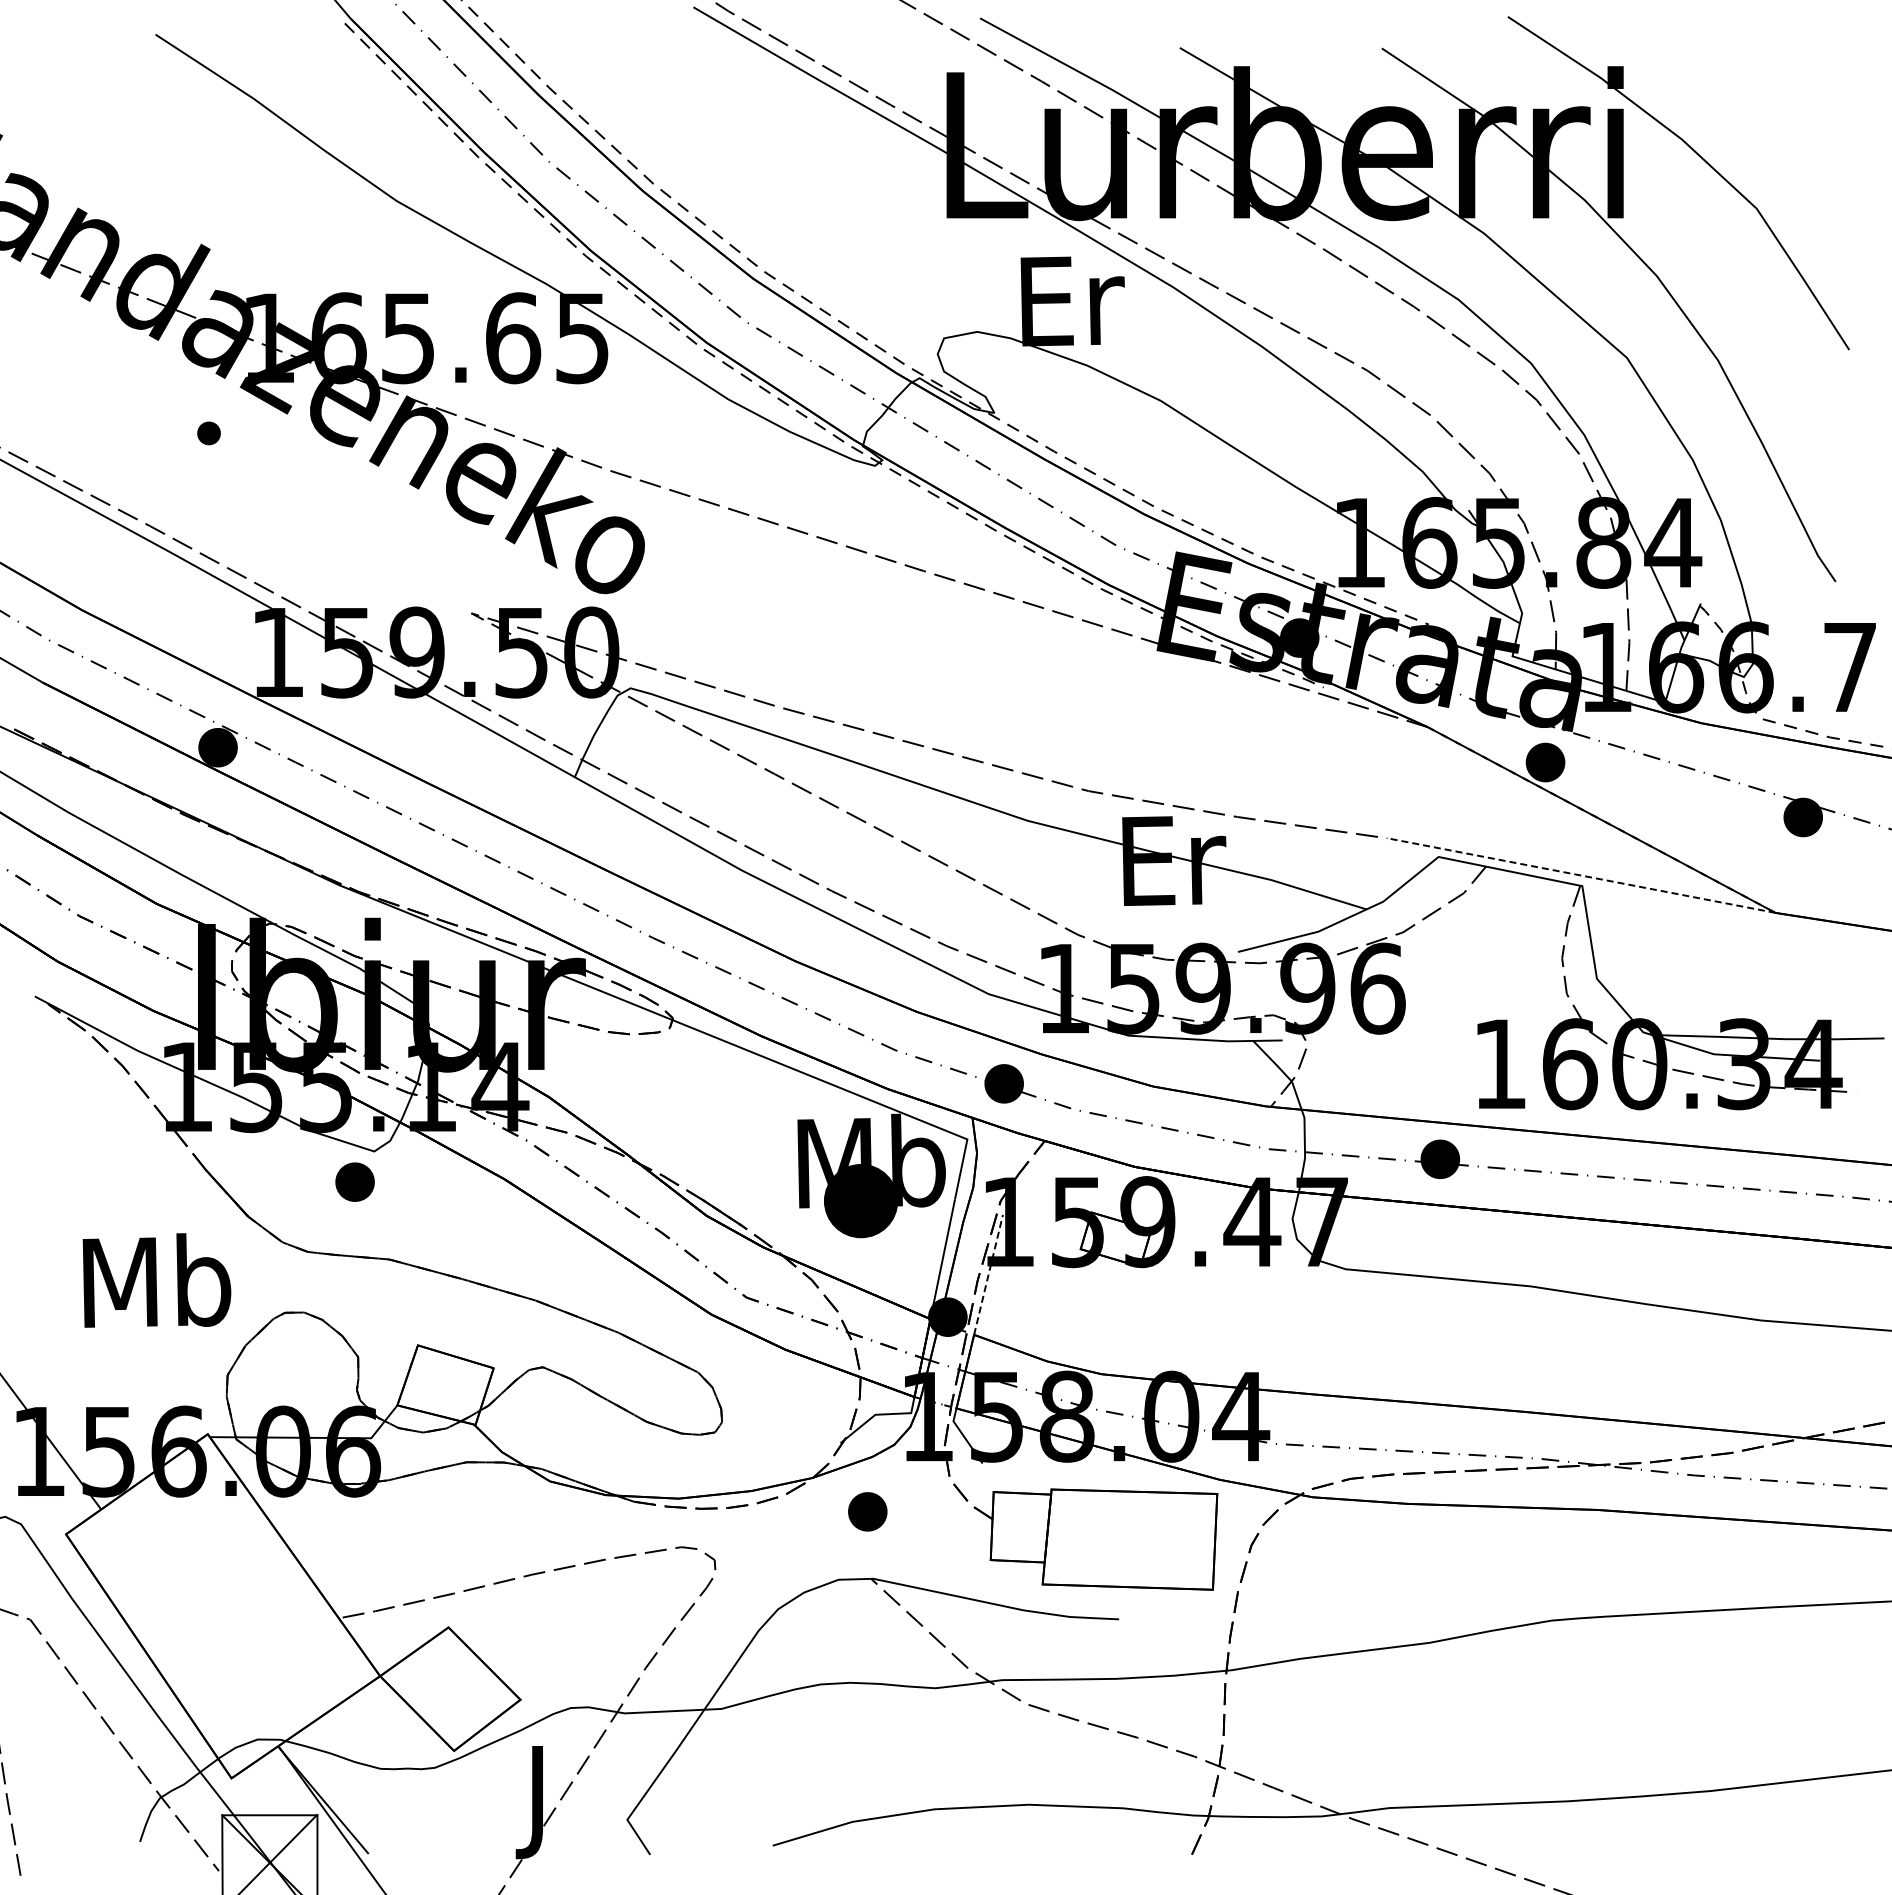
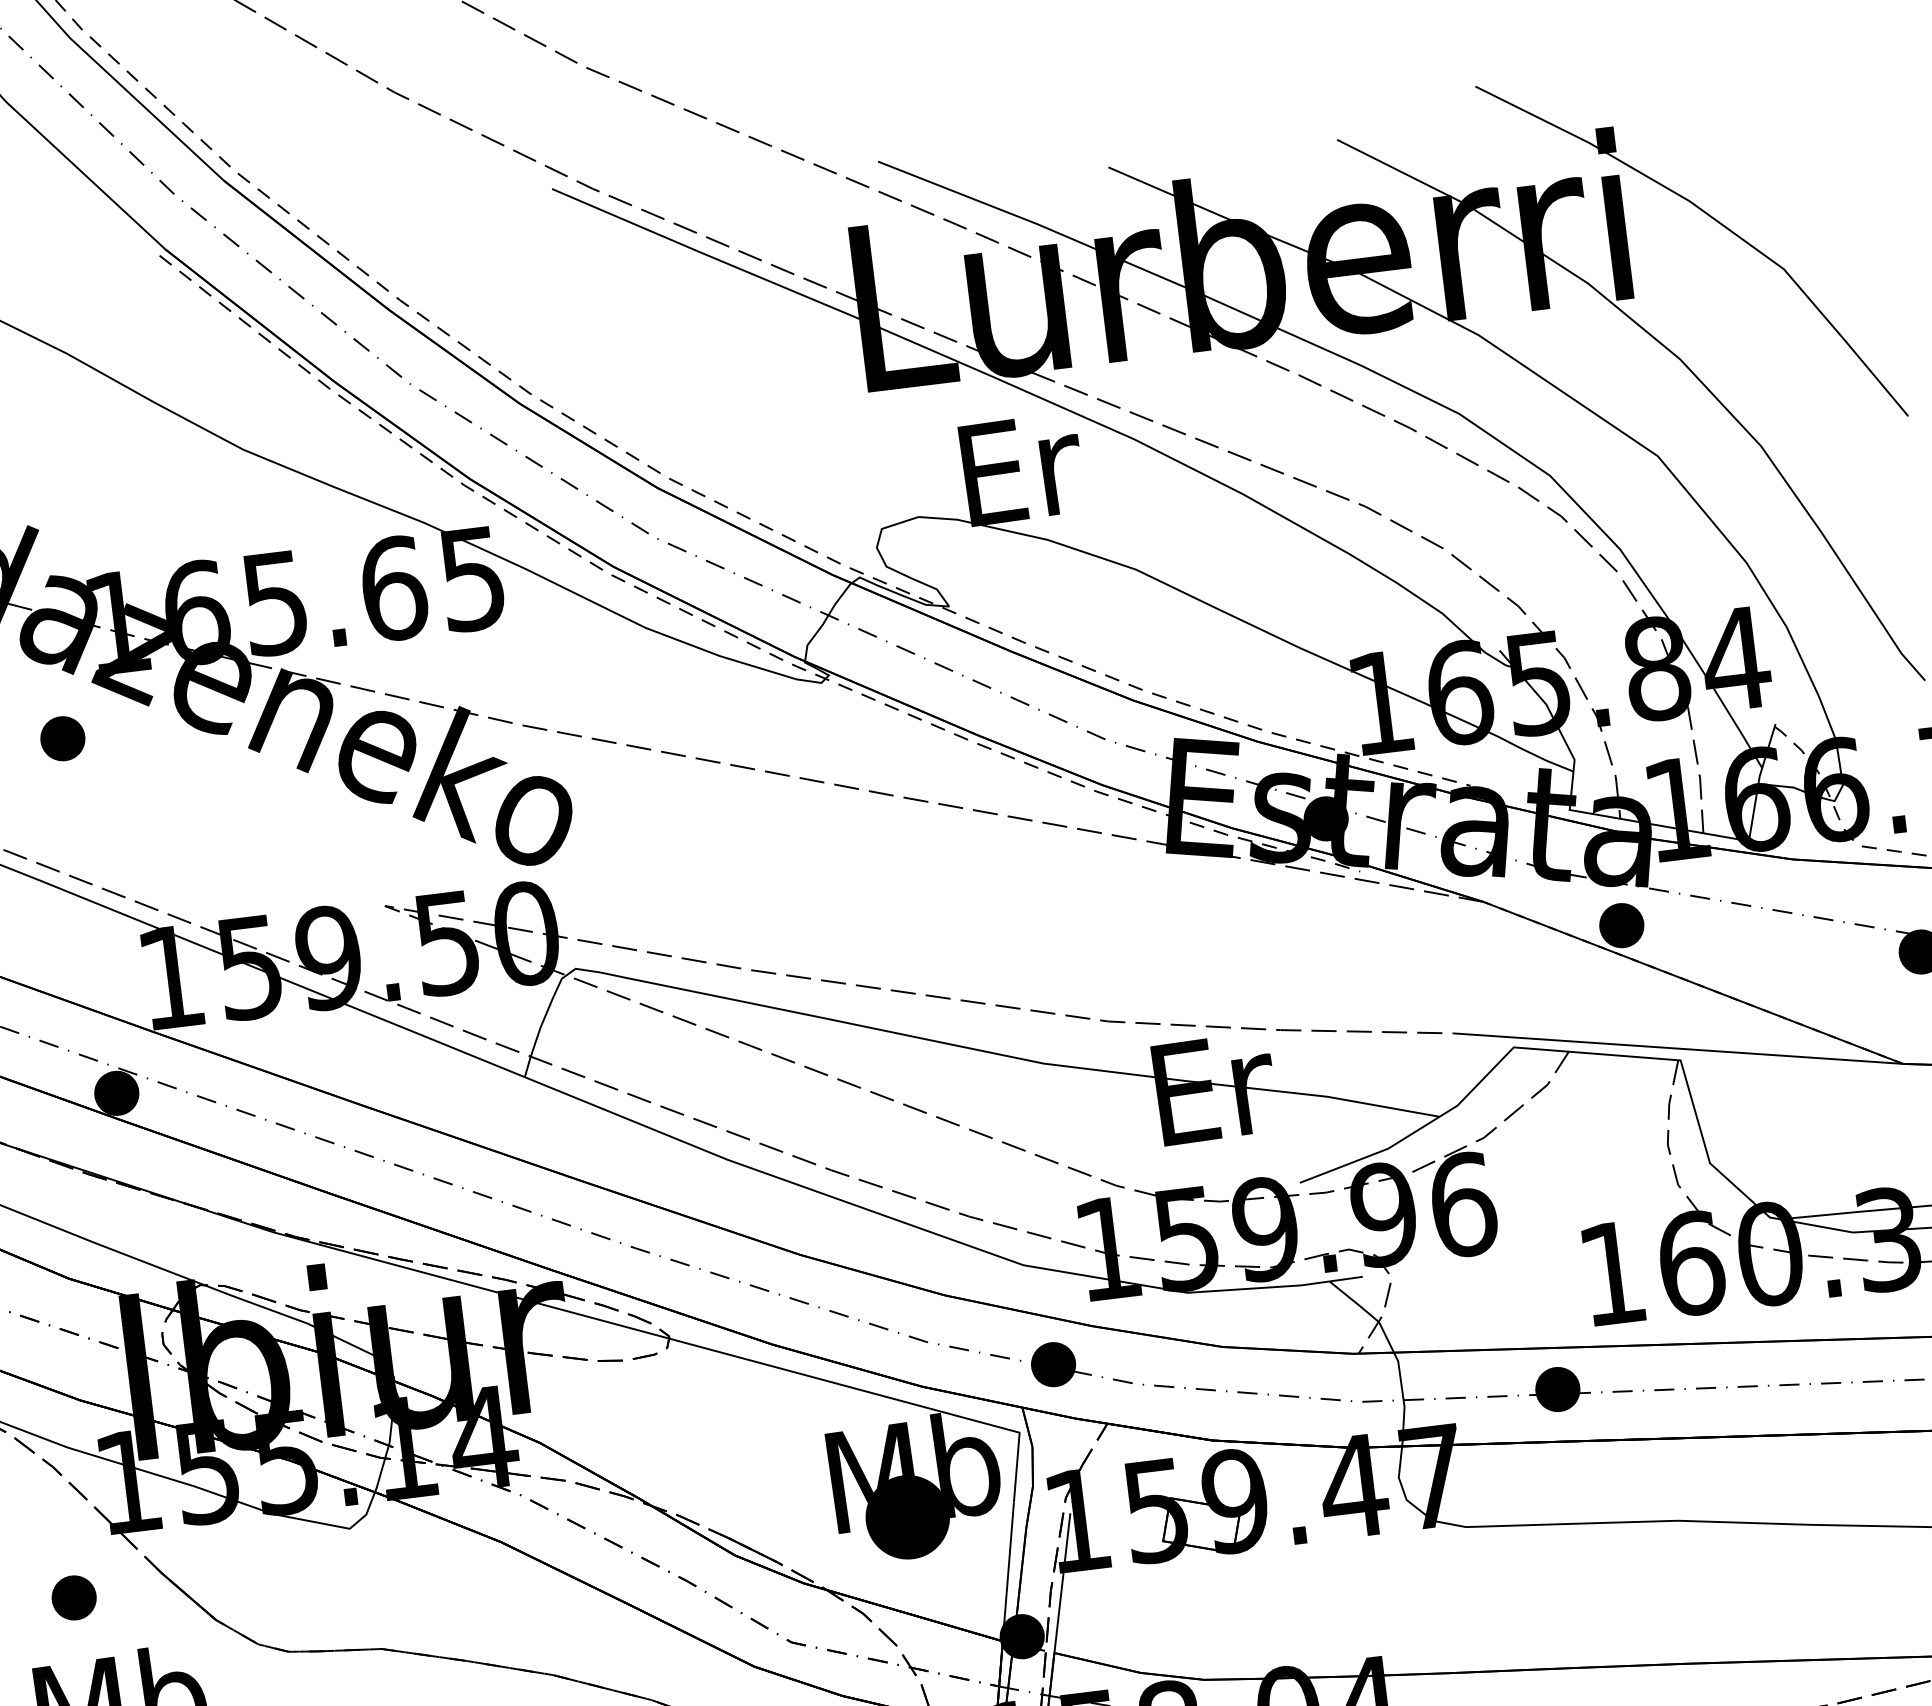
part: (208, 433) -> (62, 738), size x1.67
line: (1581, 875) -> (1678, 1048), dashed -> solid
part: (354, 1181) -> (73, 1597), moved
line: (988, 1274) -> (1062, 1582), dashed -> solid

